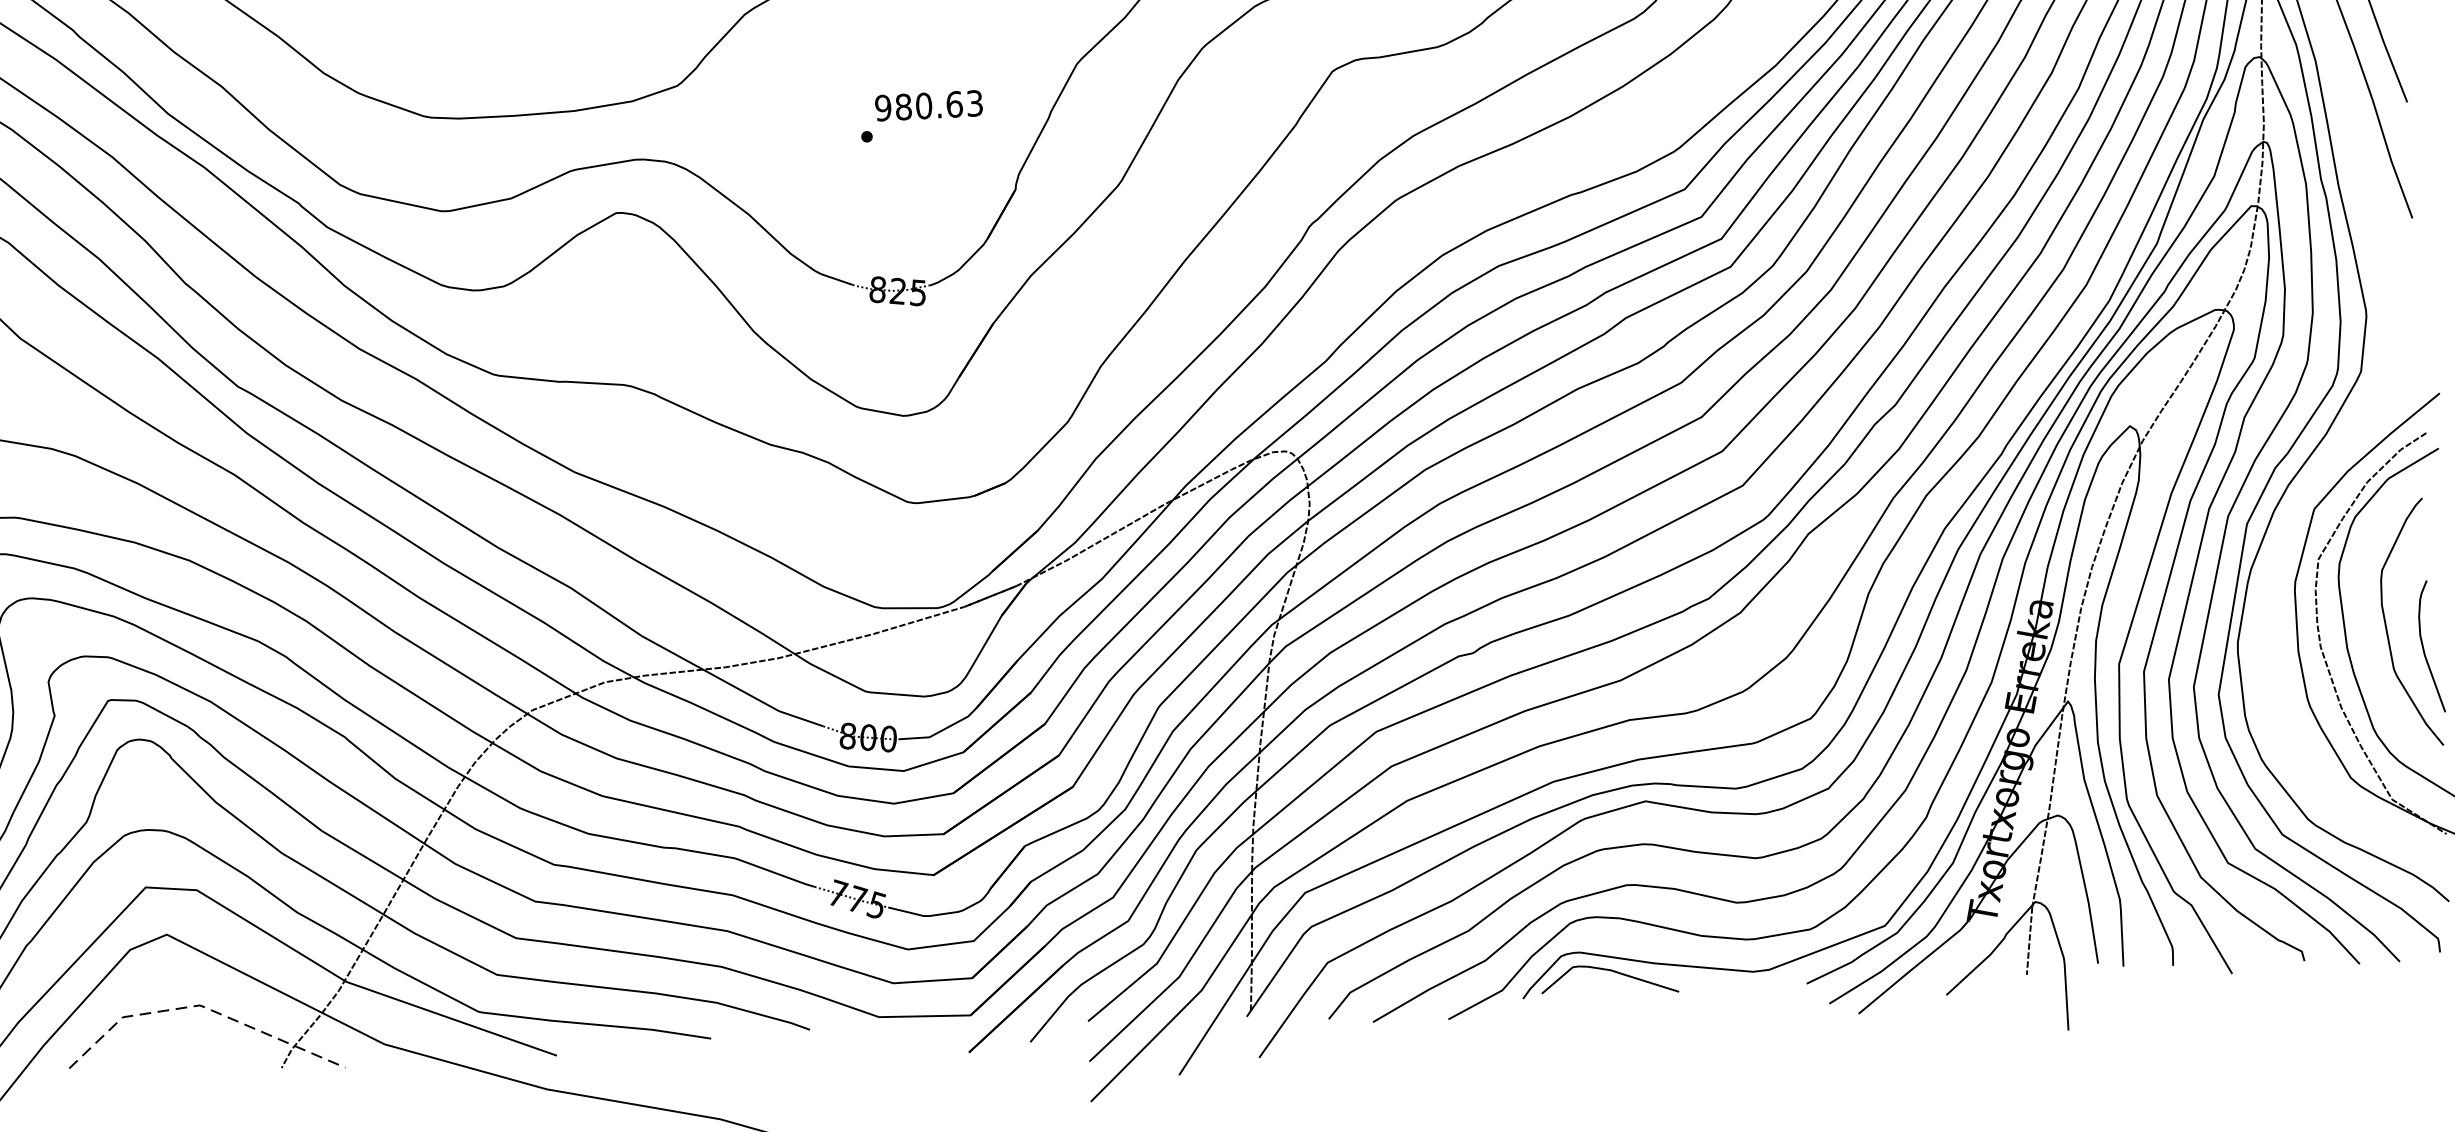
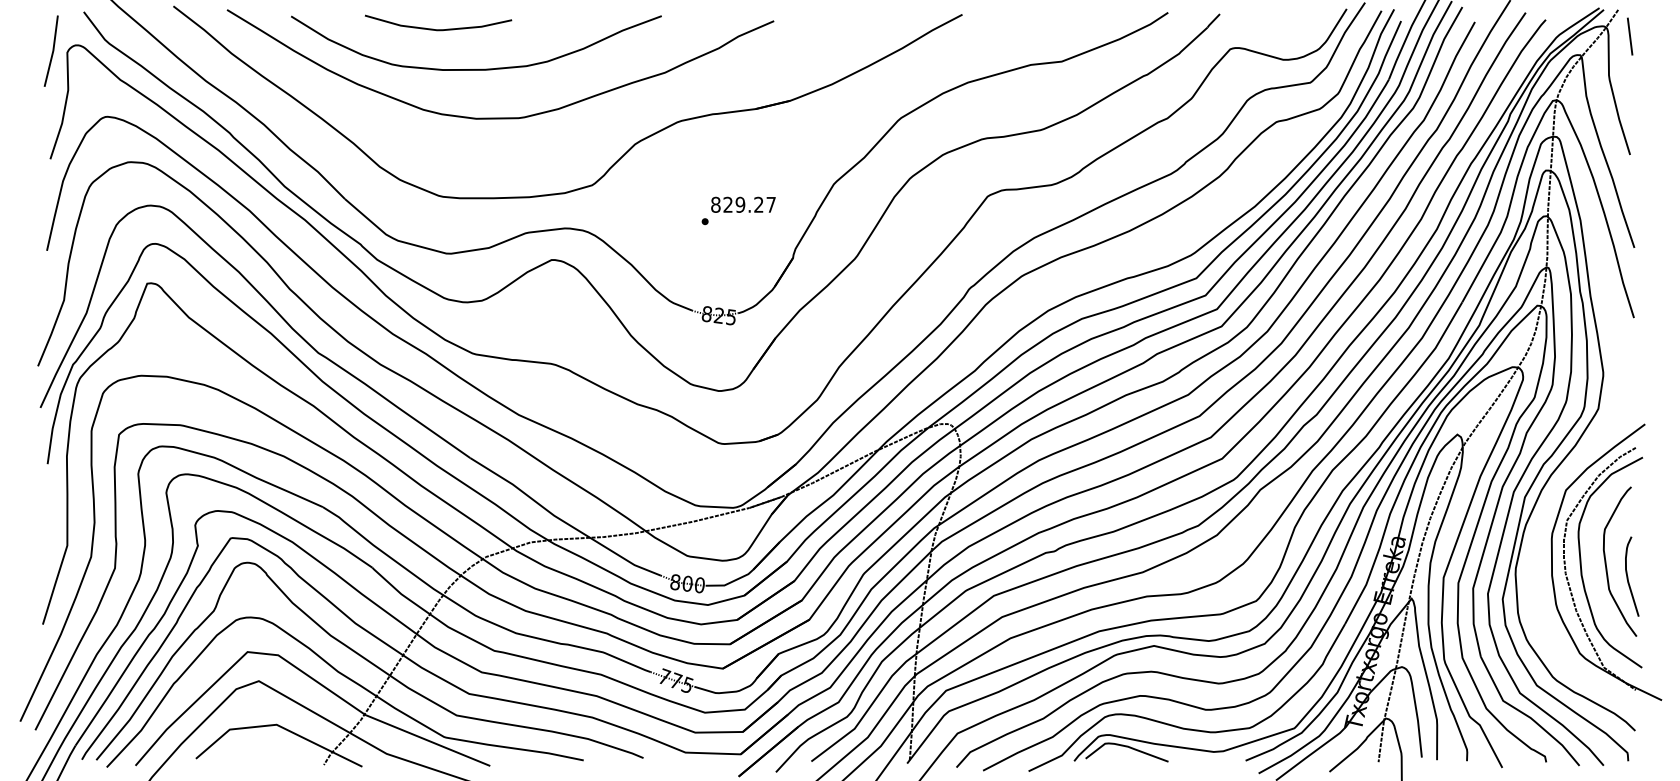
text: (929, 105) -> (743, 204), 980.63 -> 829.27
line: (201, 1006) -> (277, 725), dashed -> solid

